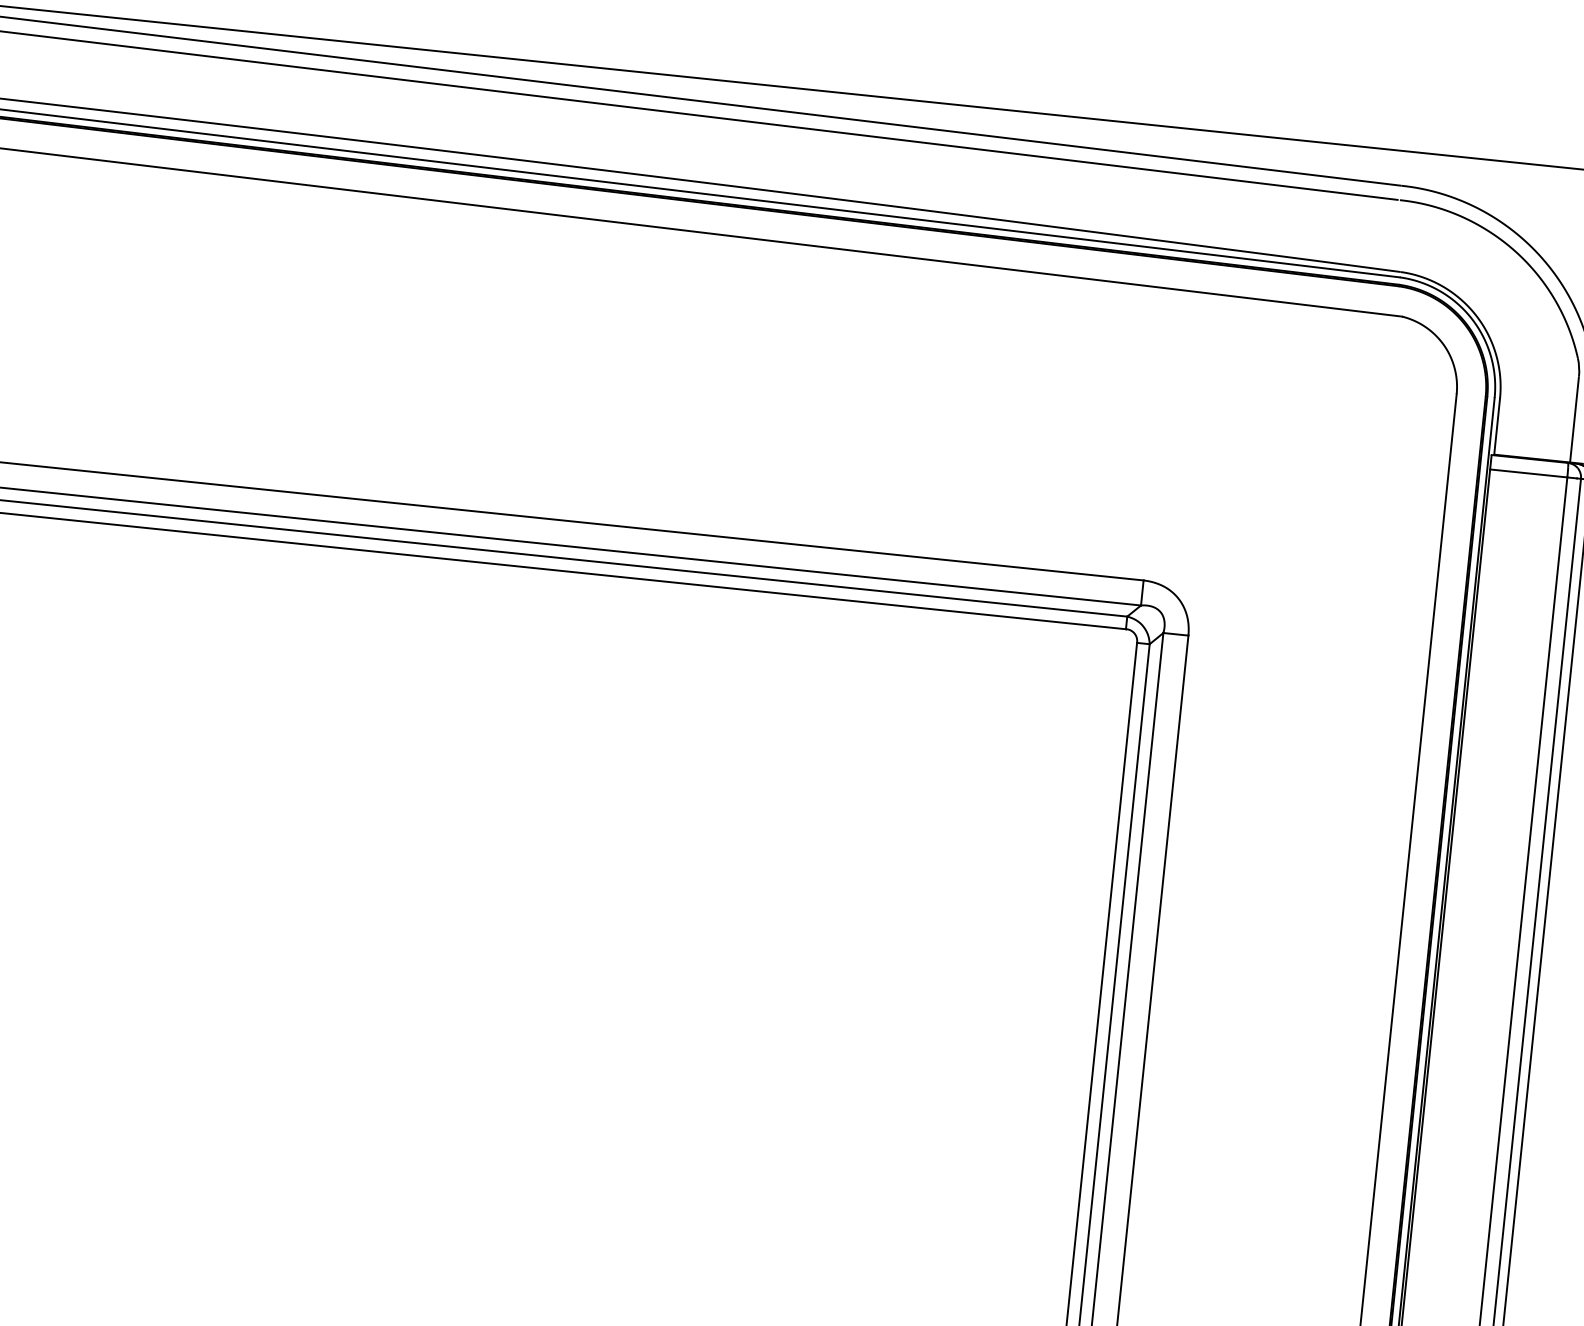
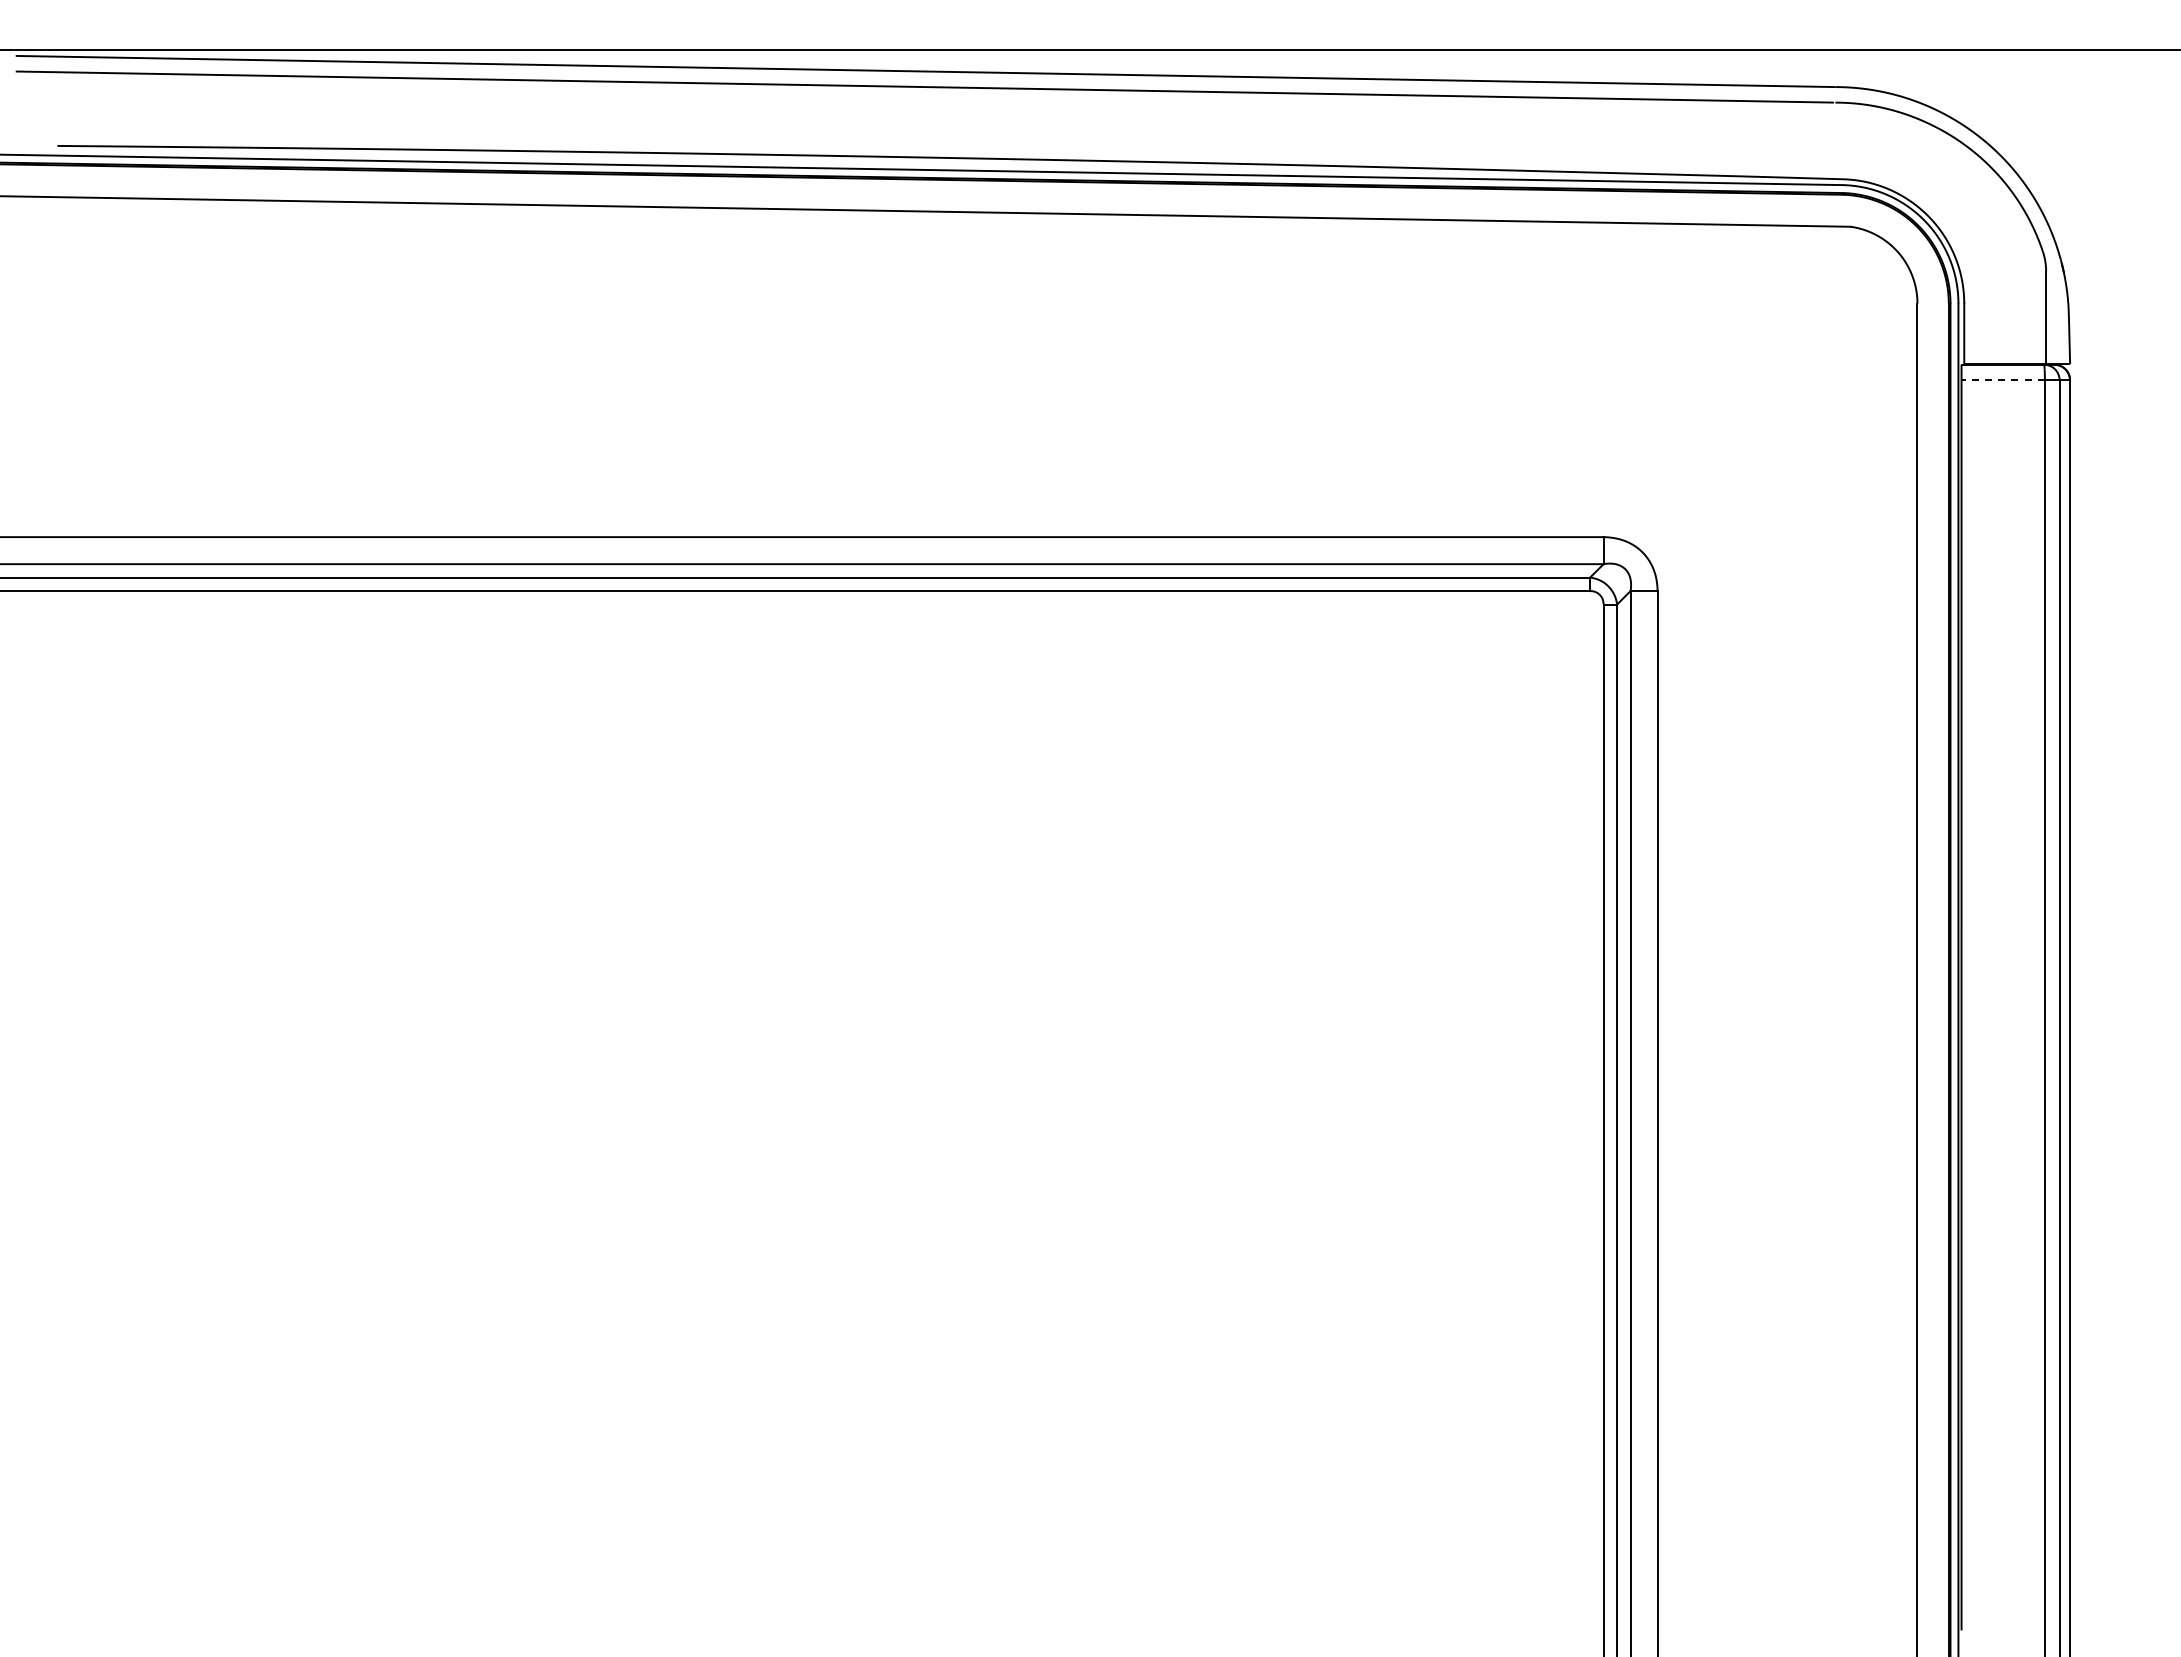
line: (1529, 473) -> (2003, 380), solid -> dashed

